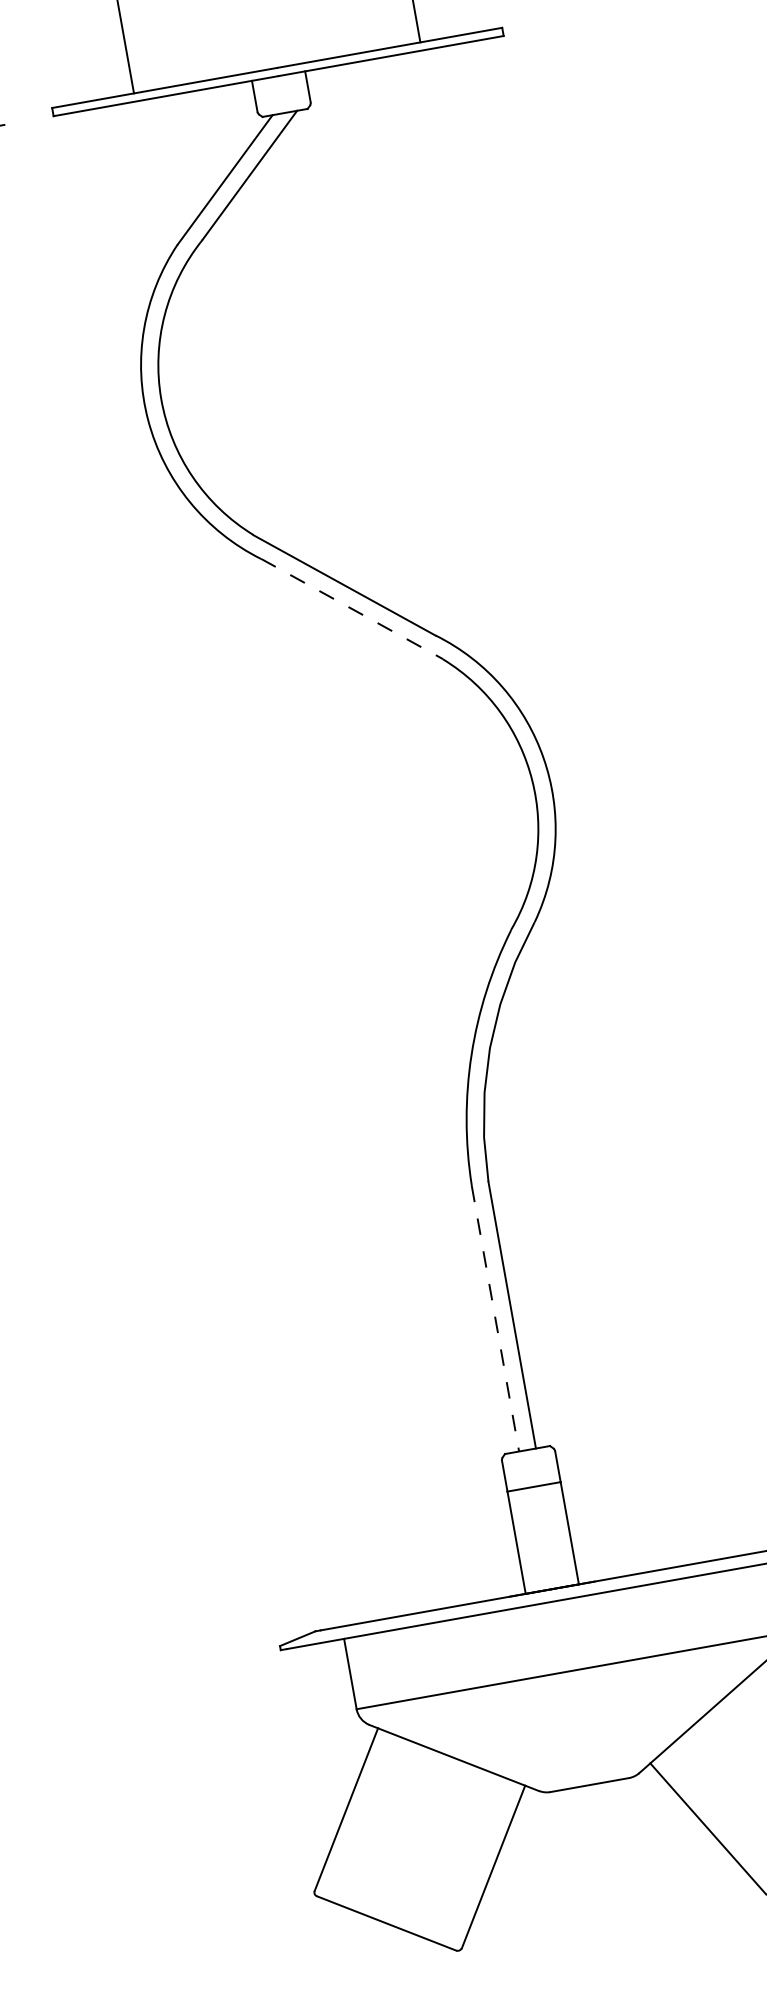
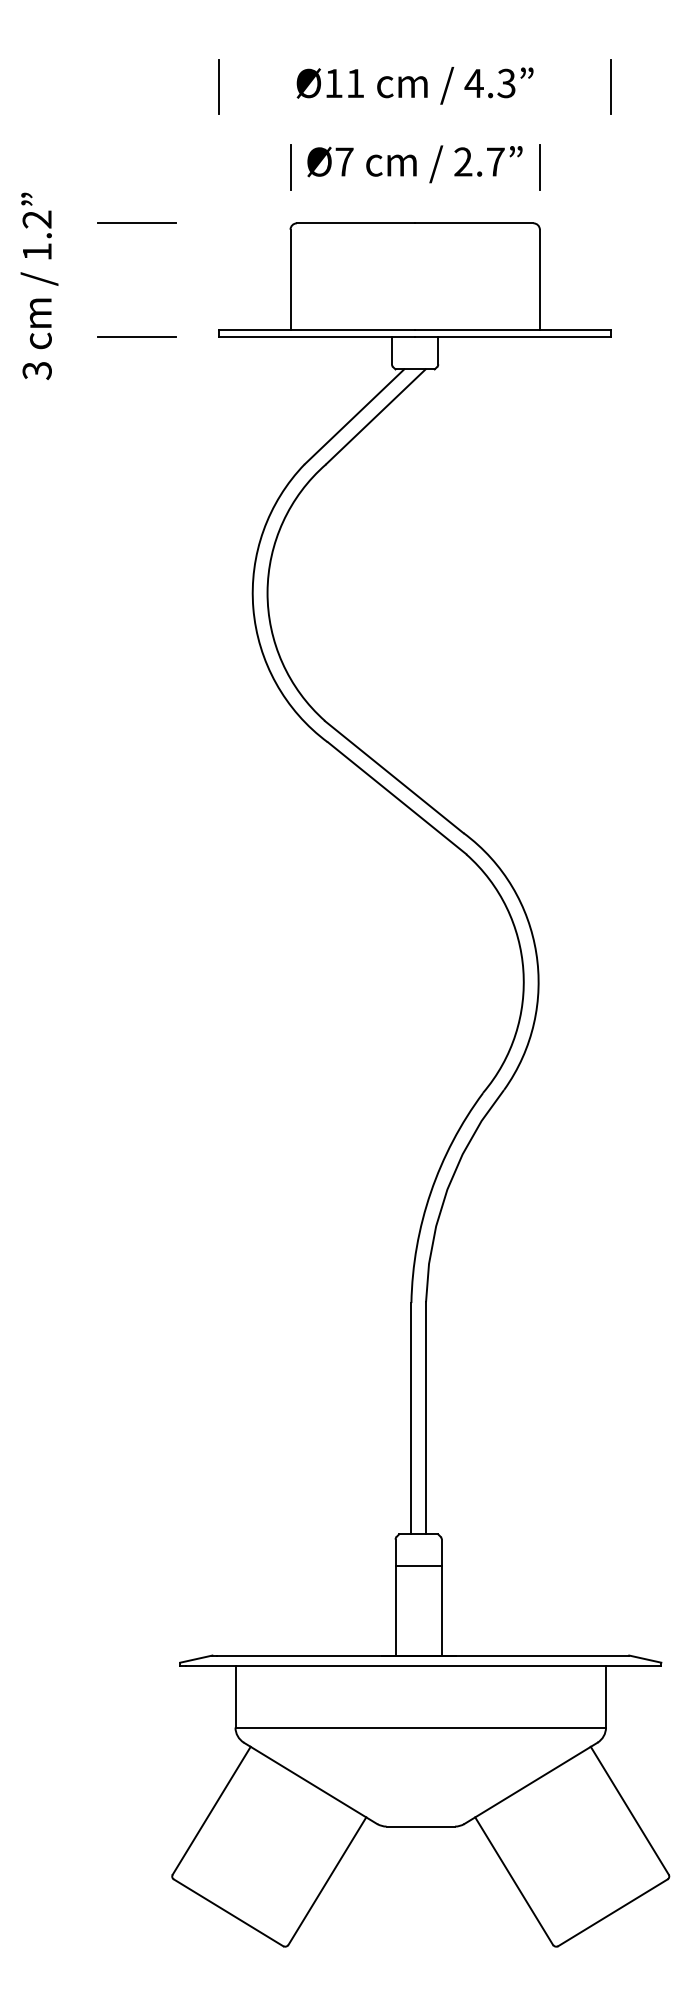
line: (352, 609) -> (397, 798), dashed -> solid
line: (495, 1318) -> (411, 1418), dashed -> solid

